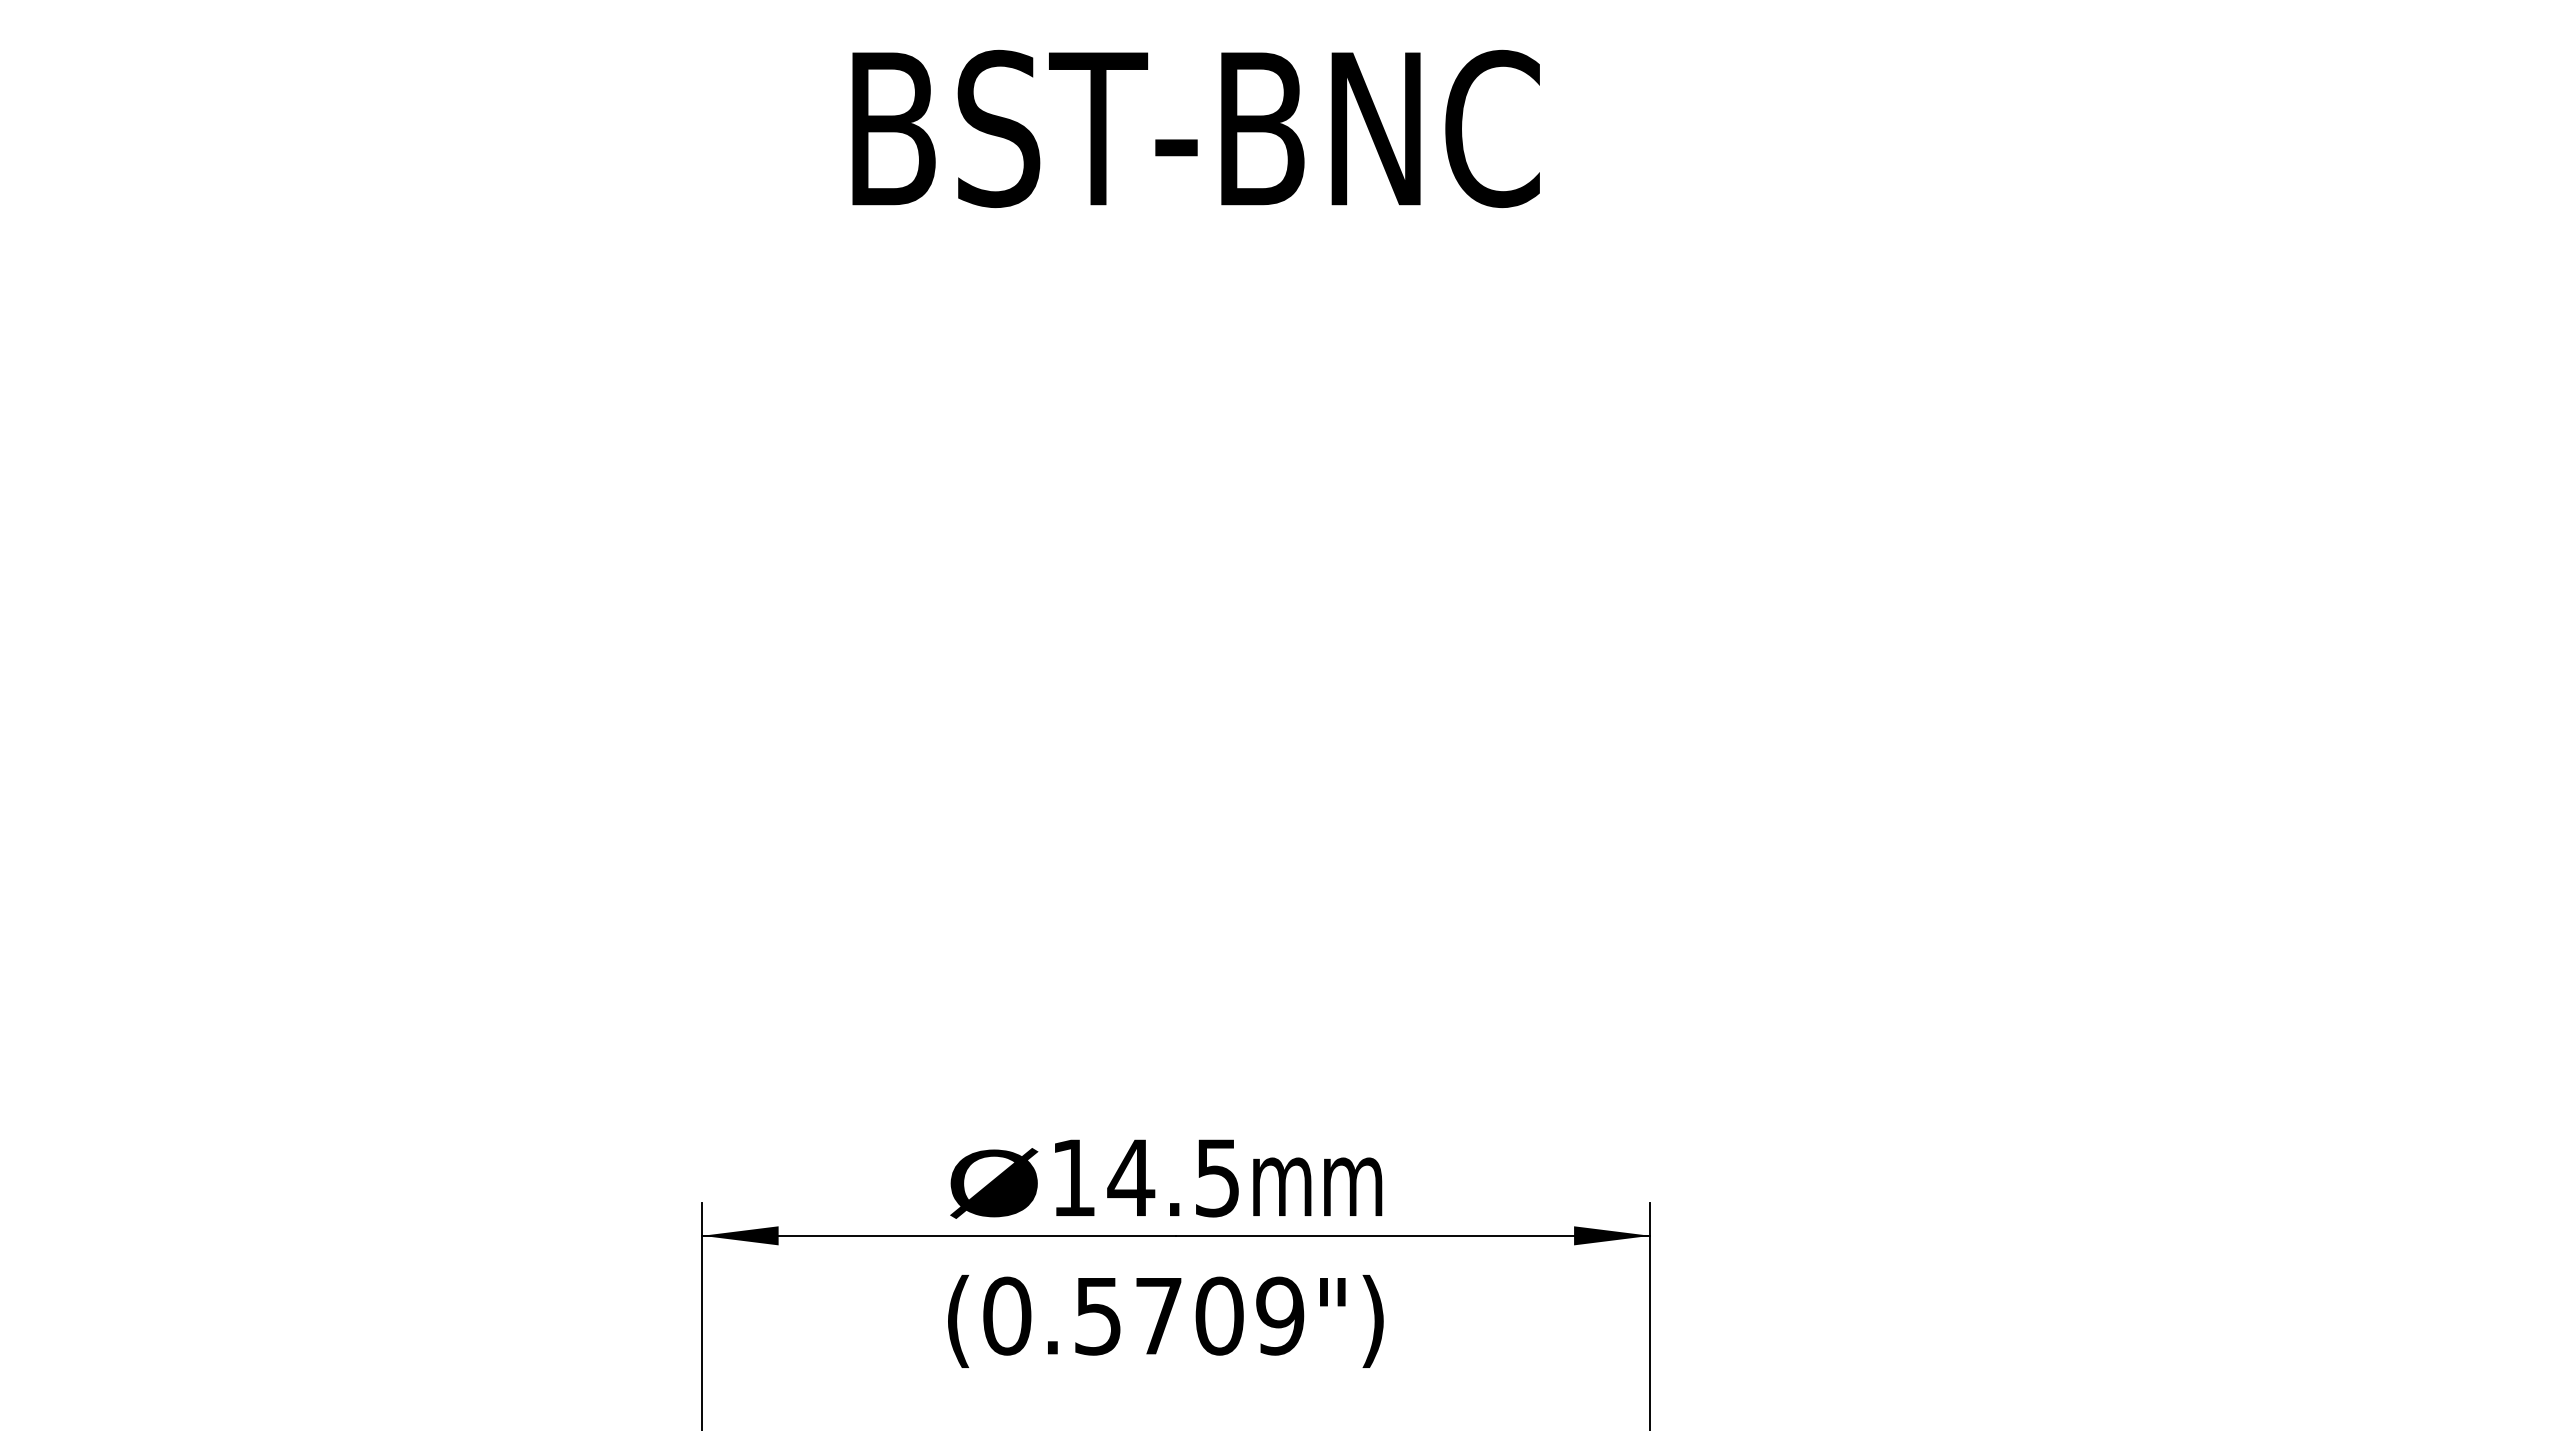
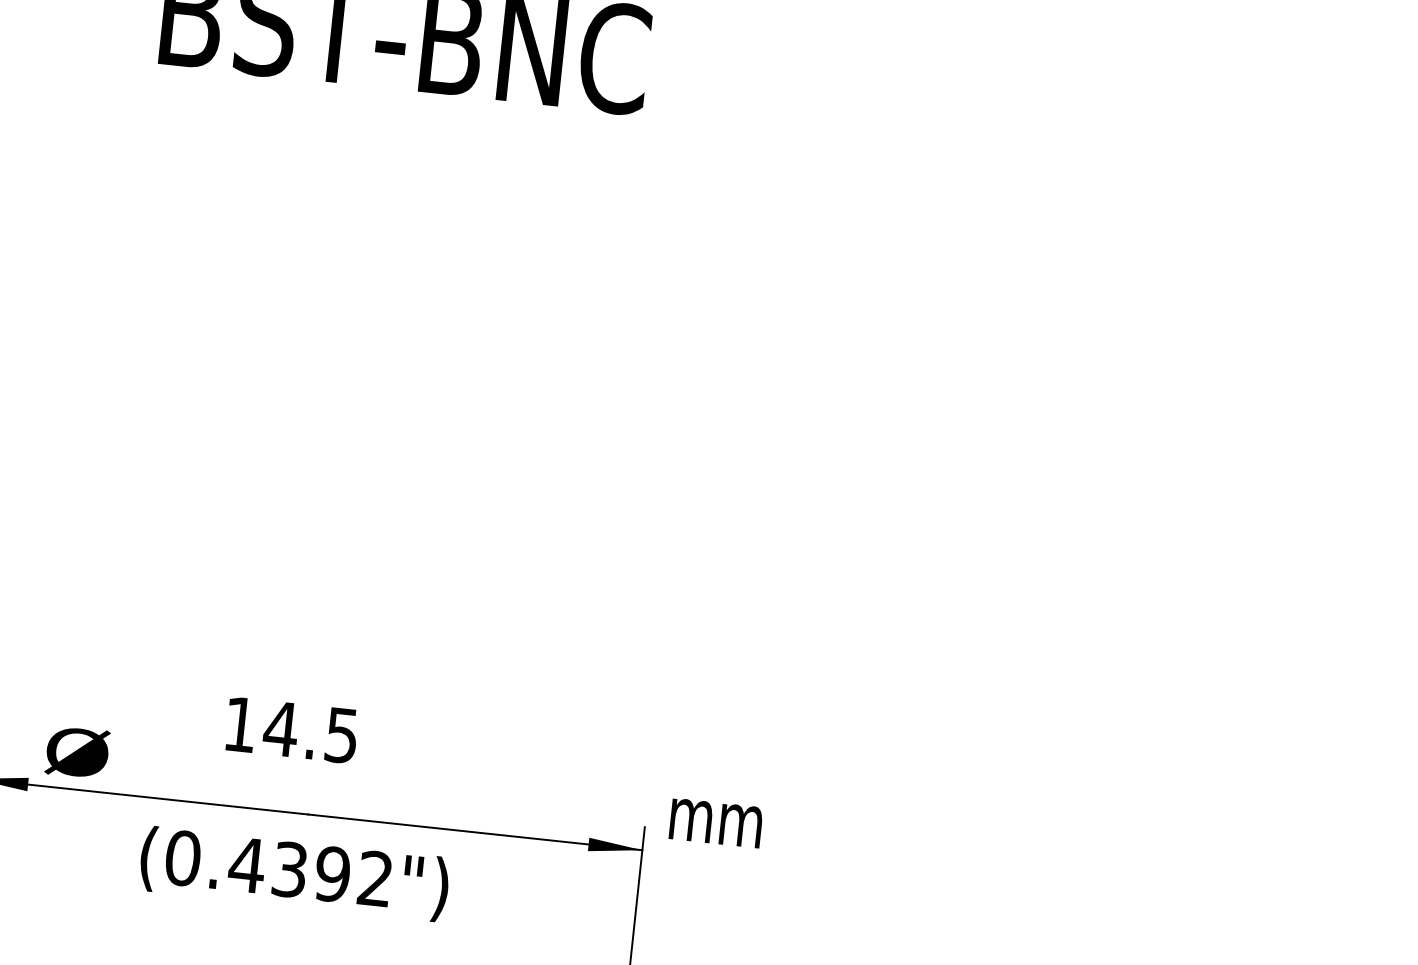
text: (1146, 1178) -> (291, 730), moved
text: (994, 1183) -> (77, 752), moved
text: (1317, 1186) -> (715, 822), moved
text: (1188, 1315) -> (310, 871), (0.5709") -> (0.4392")

